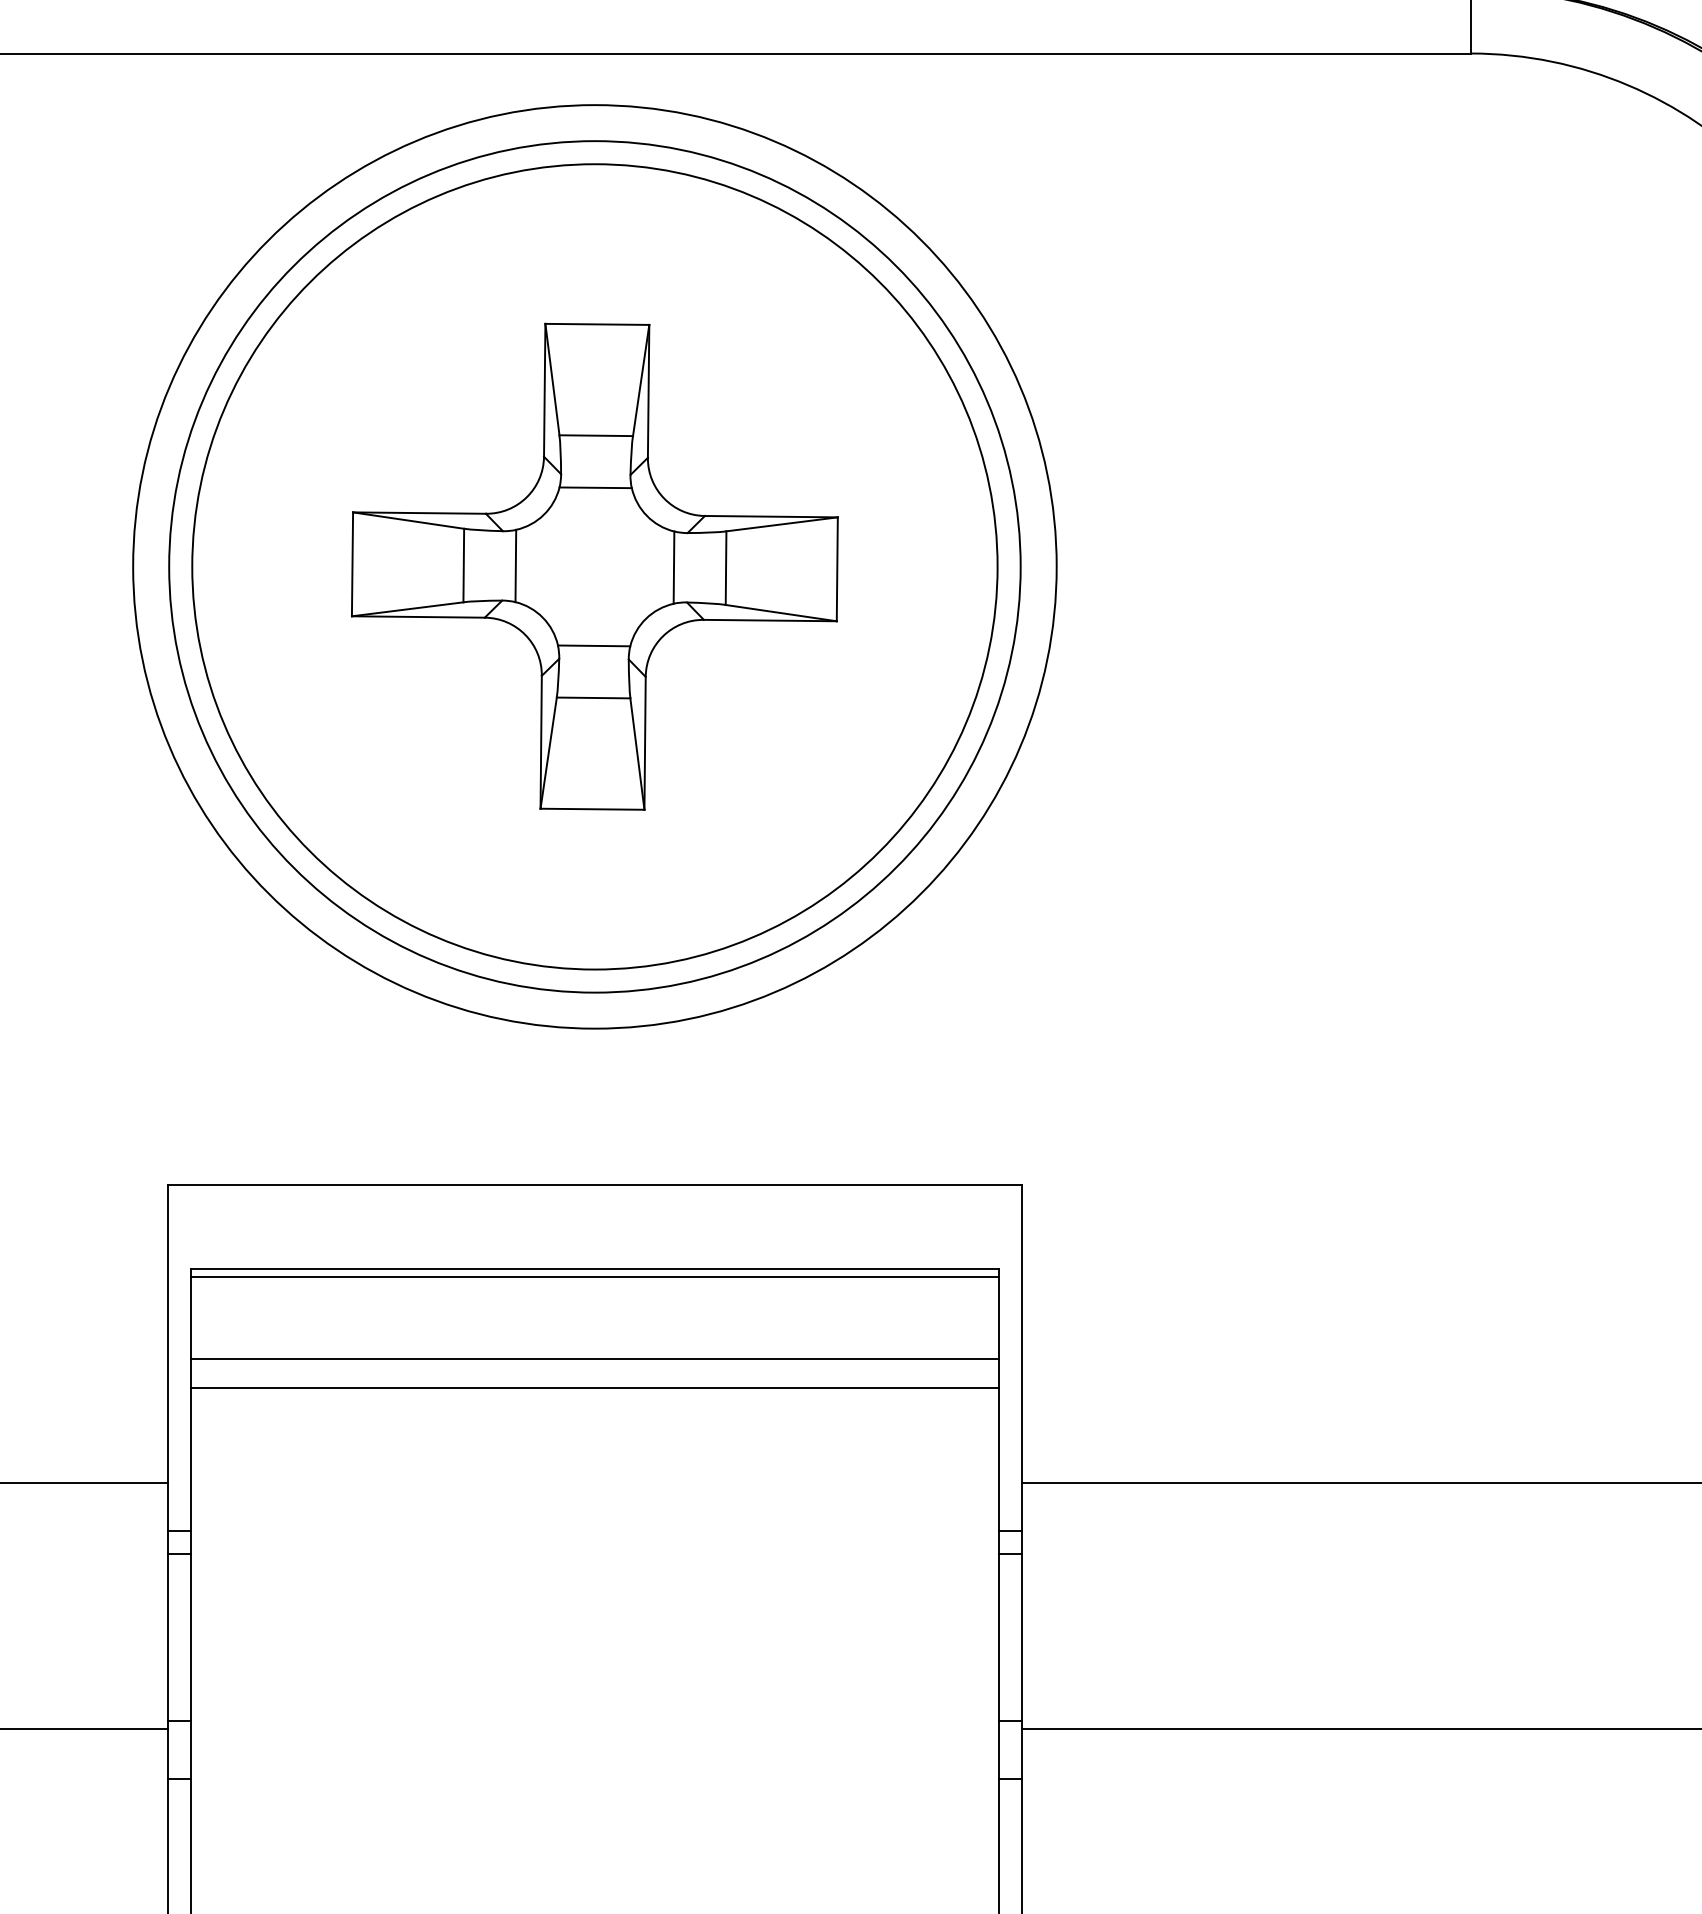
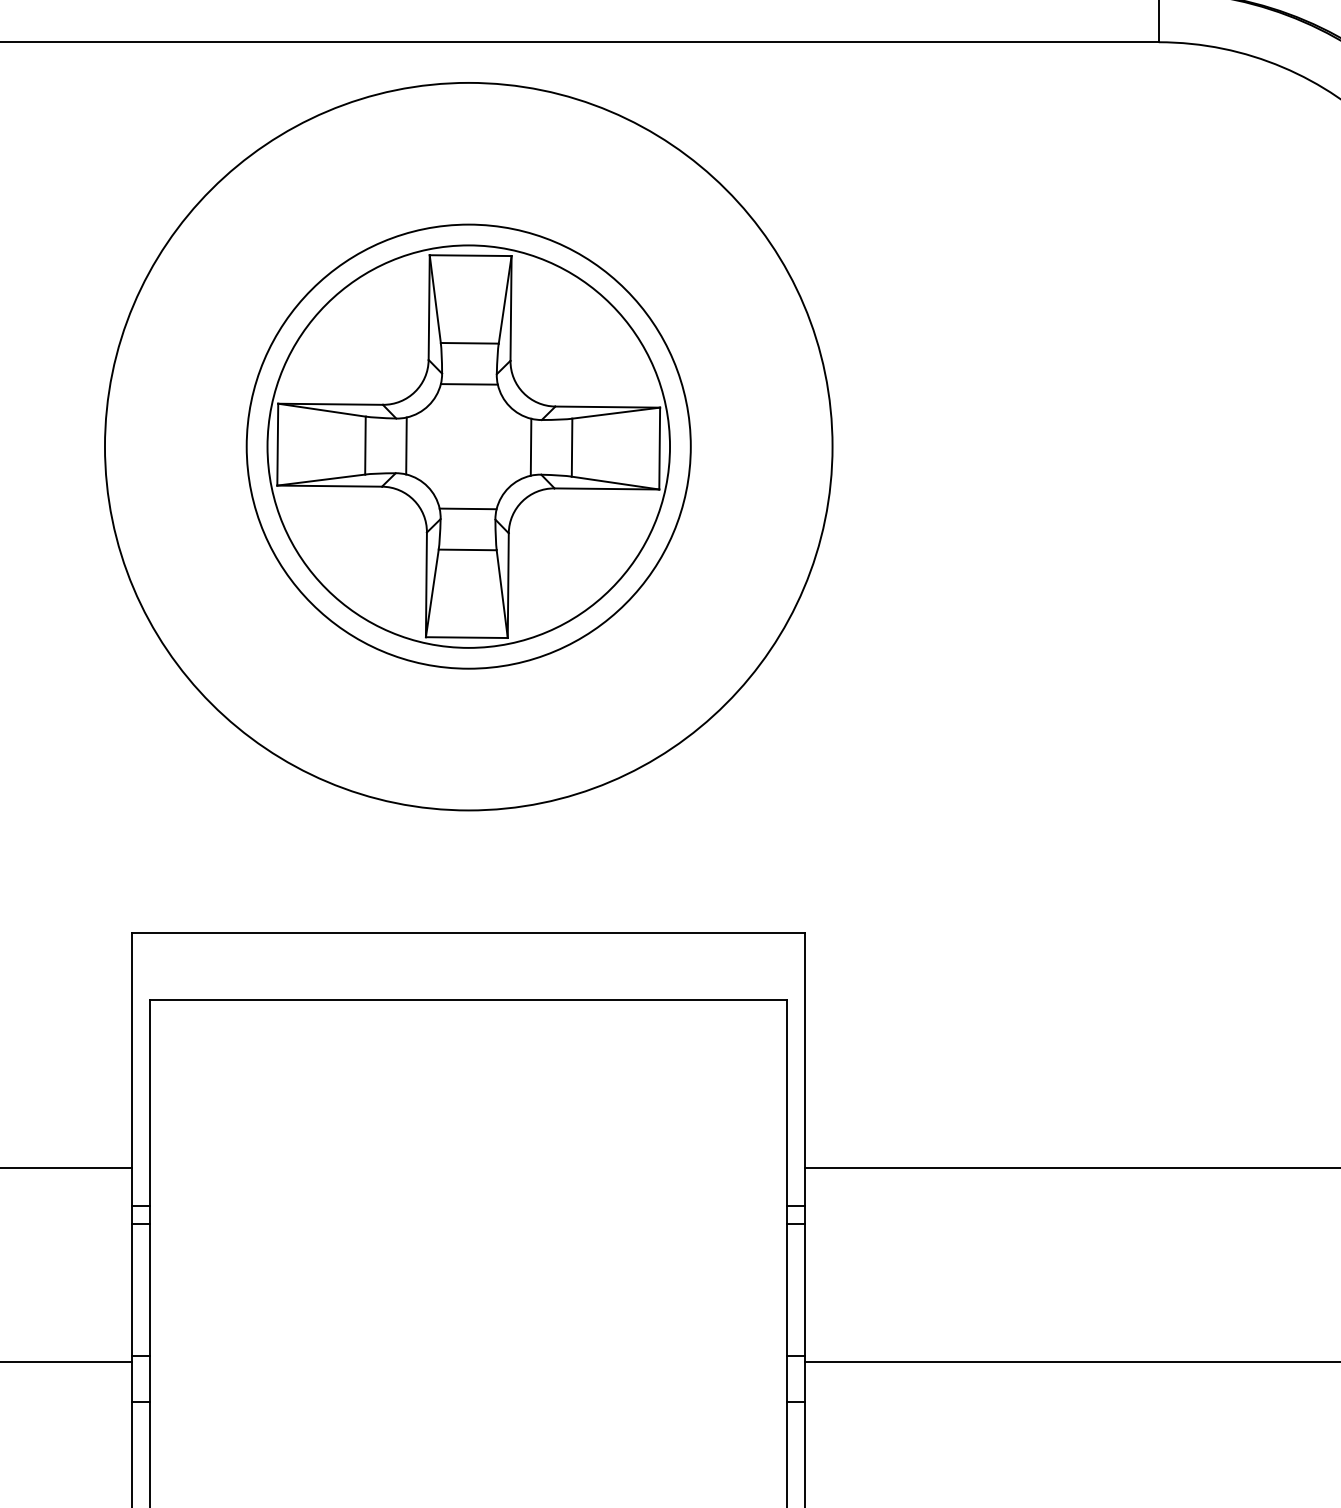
circle: (594, 566) -> (468, 446), size x0.6
circle: (594, 566) -> (468, 446), size x0.7
line: (594, 1276) -> (468, 1005), removed
line: (594, 1359) -> (468, 1071), removed
line: (594, 1388) -> (468, 1093), removed

